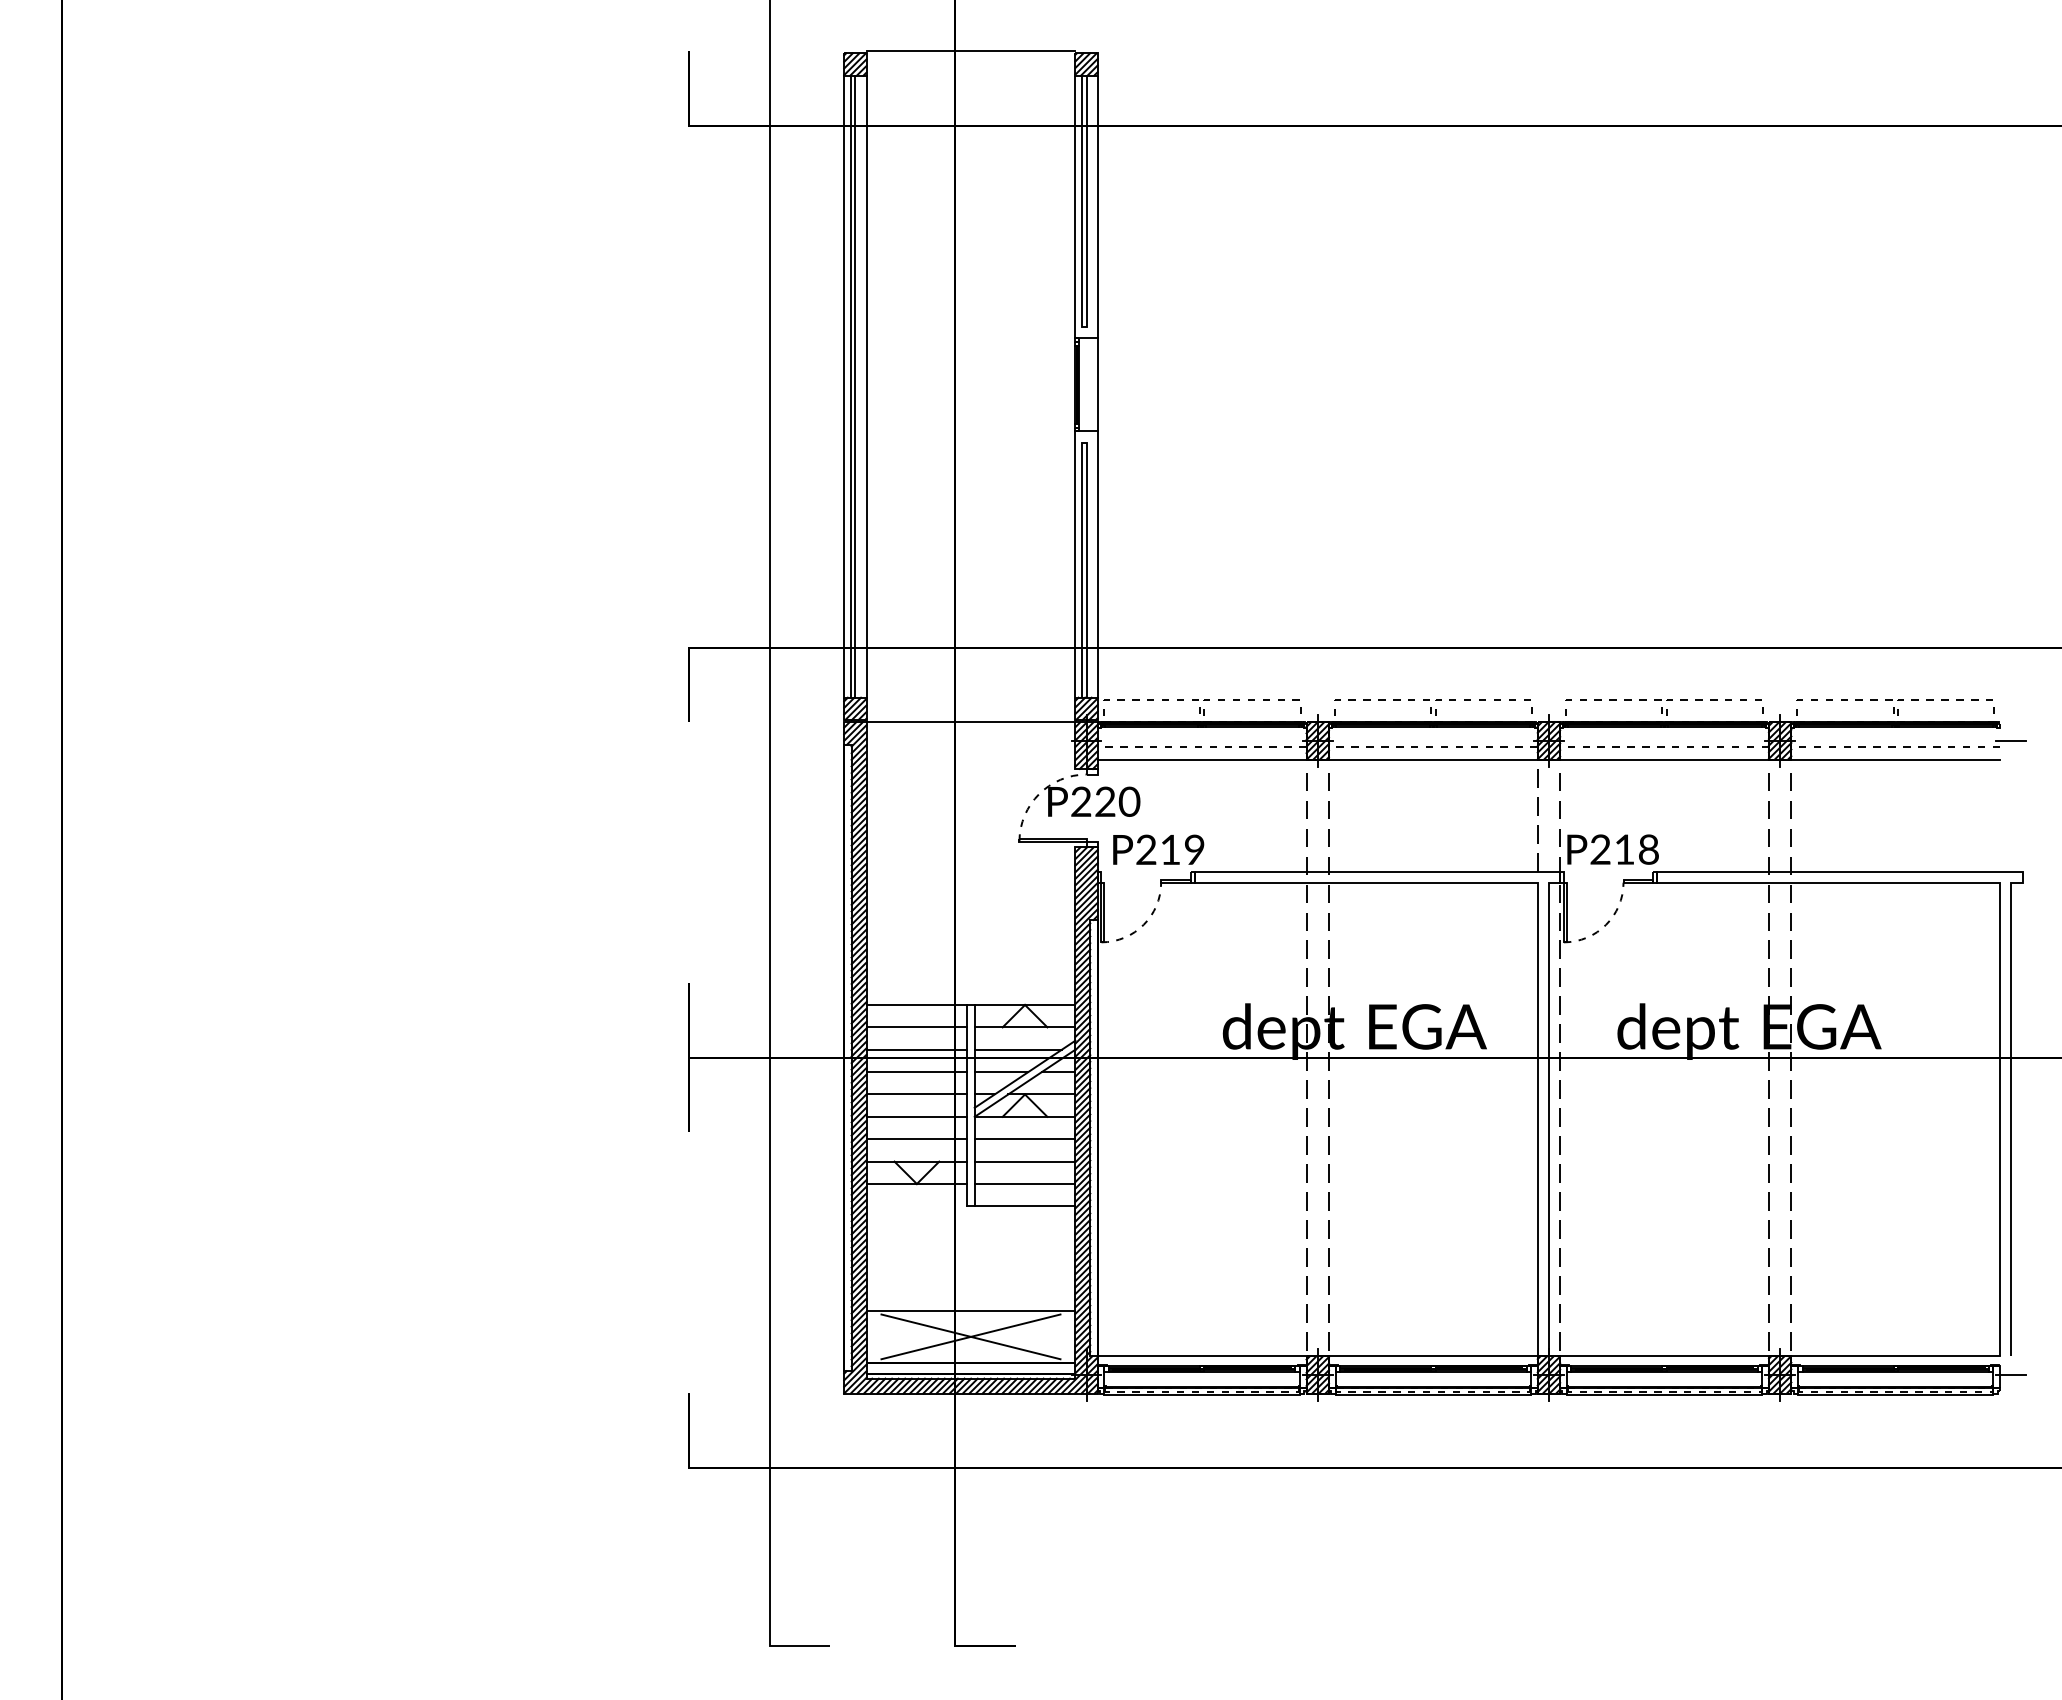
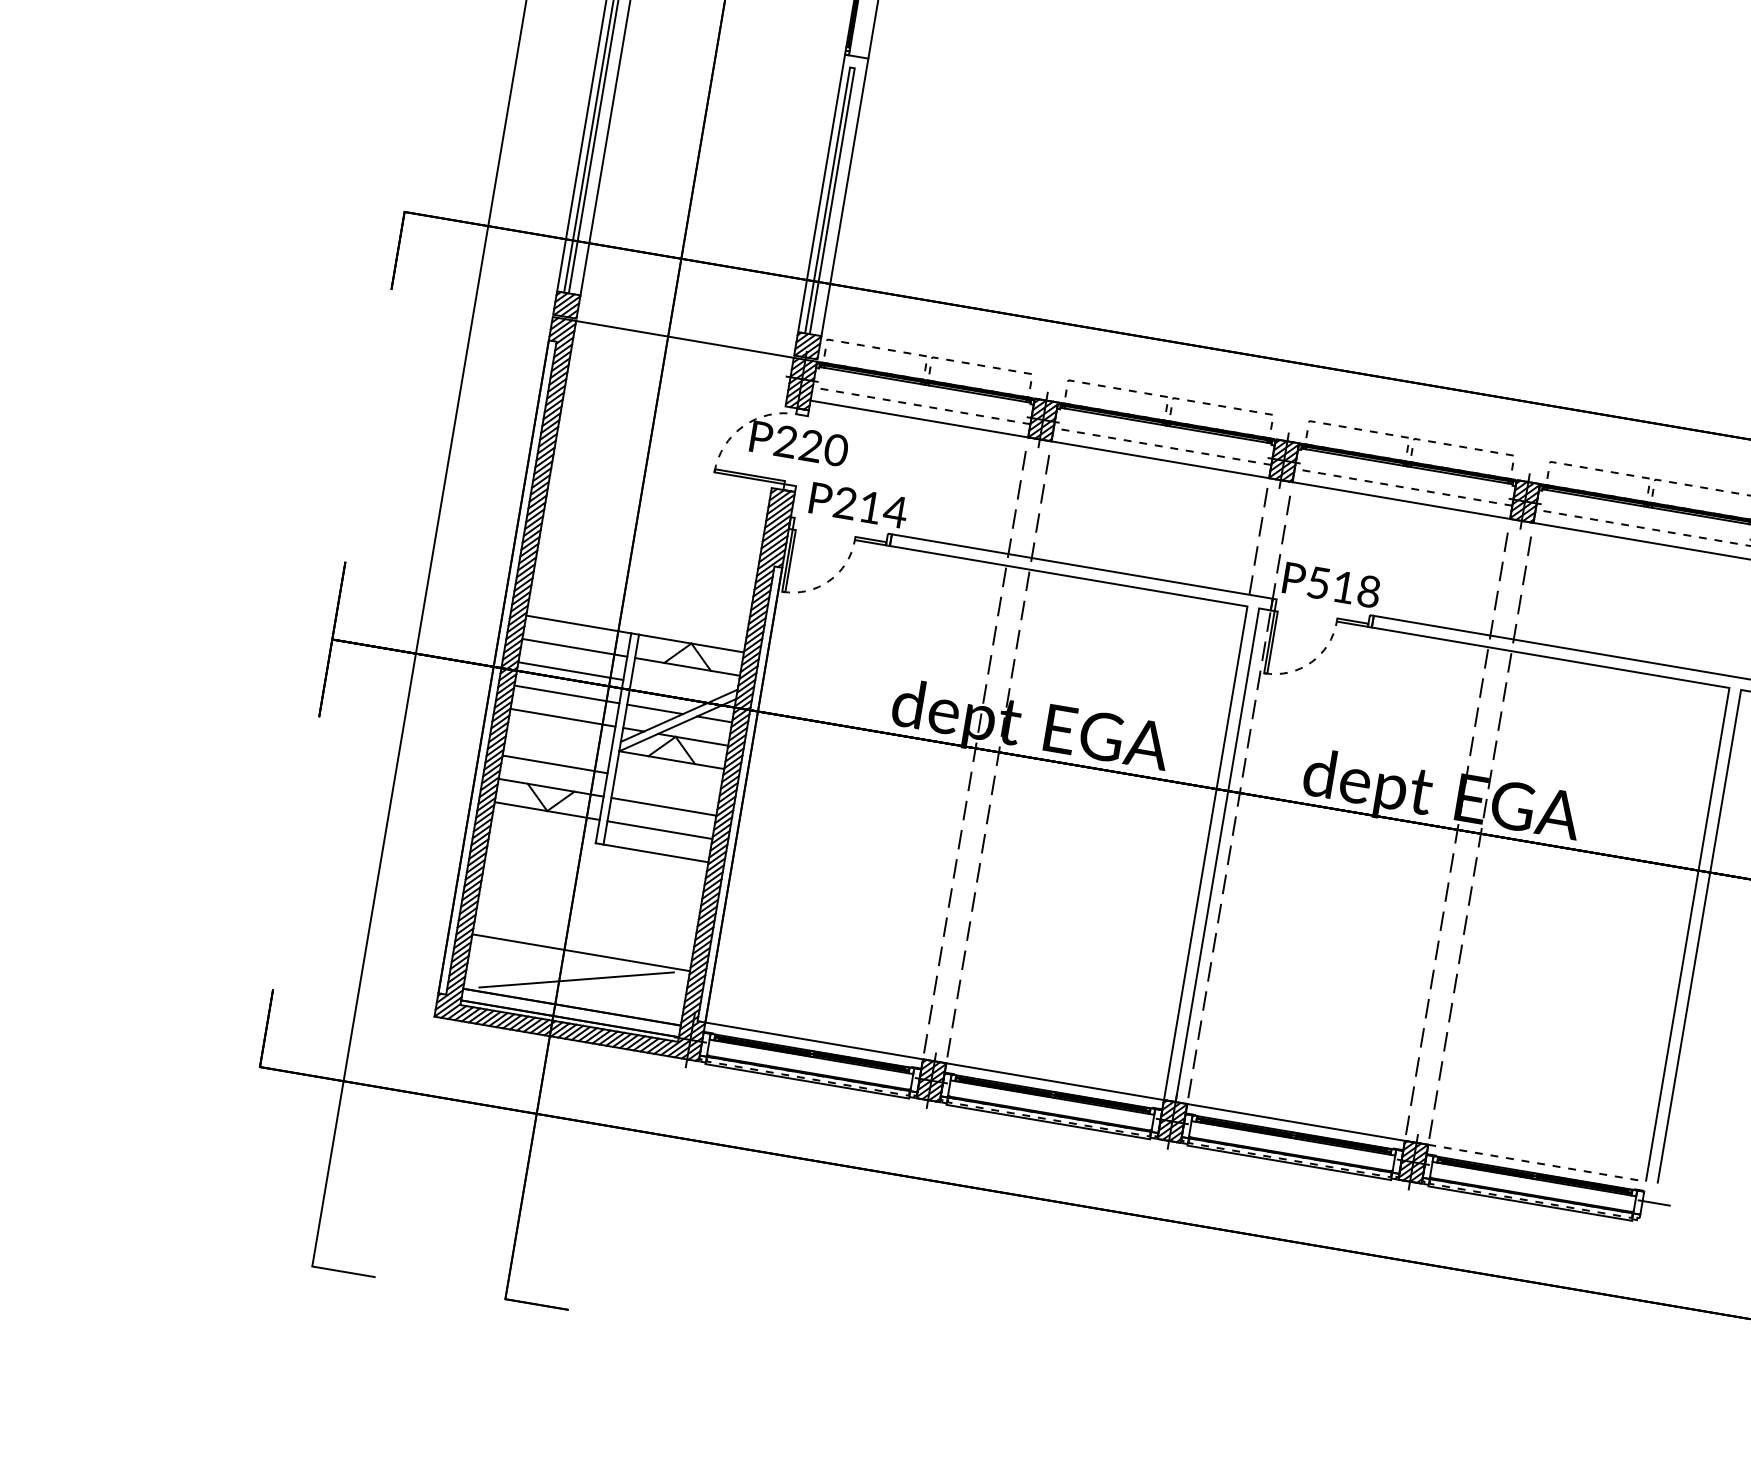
text: (1194, 849) -> (895, 511), P219 -> P214
text: (1600, 849) -> (1318, 582), P218 -> P518
line: (1017, 1049) -> (675, 688), removed
line: (916, 1116) -> (558, 740), removed
line: (1024, 1139) -> (667, 783), removed
line: (970, 1336) -> (576, 979), removed
line: (1896, 1356) -> (1537, 1163), solid -> dashed

